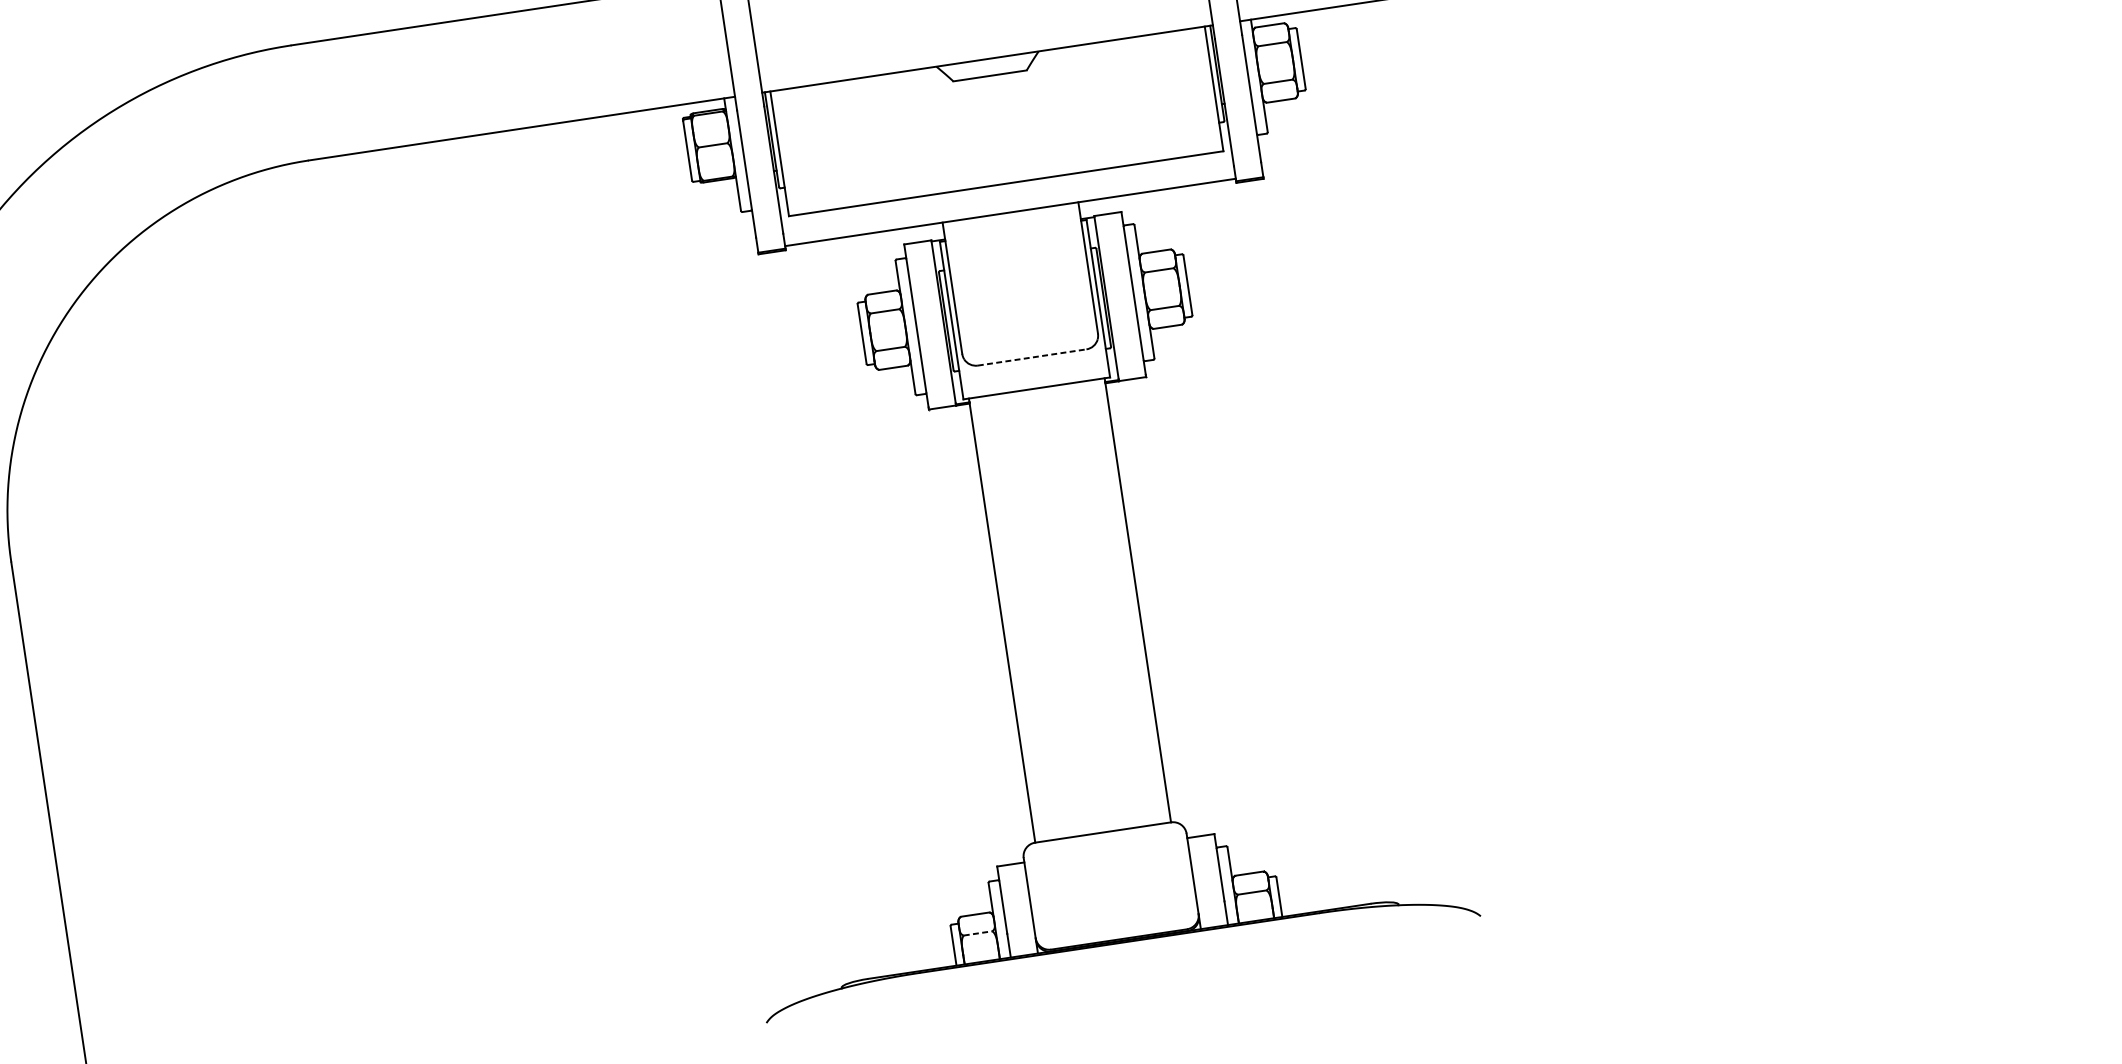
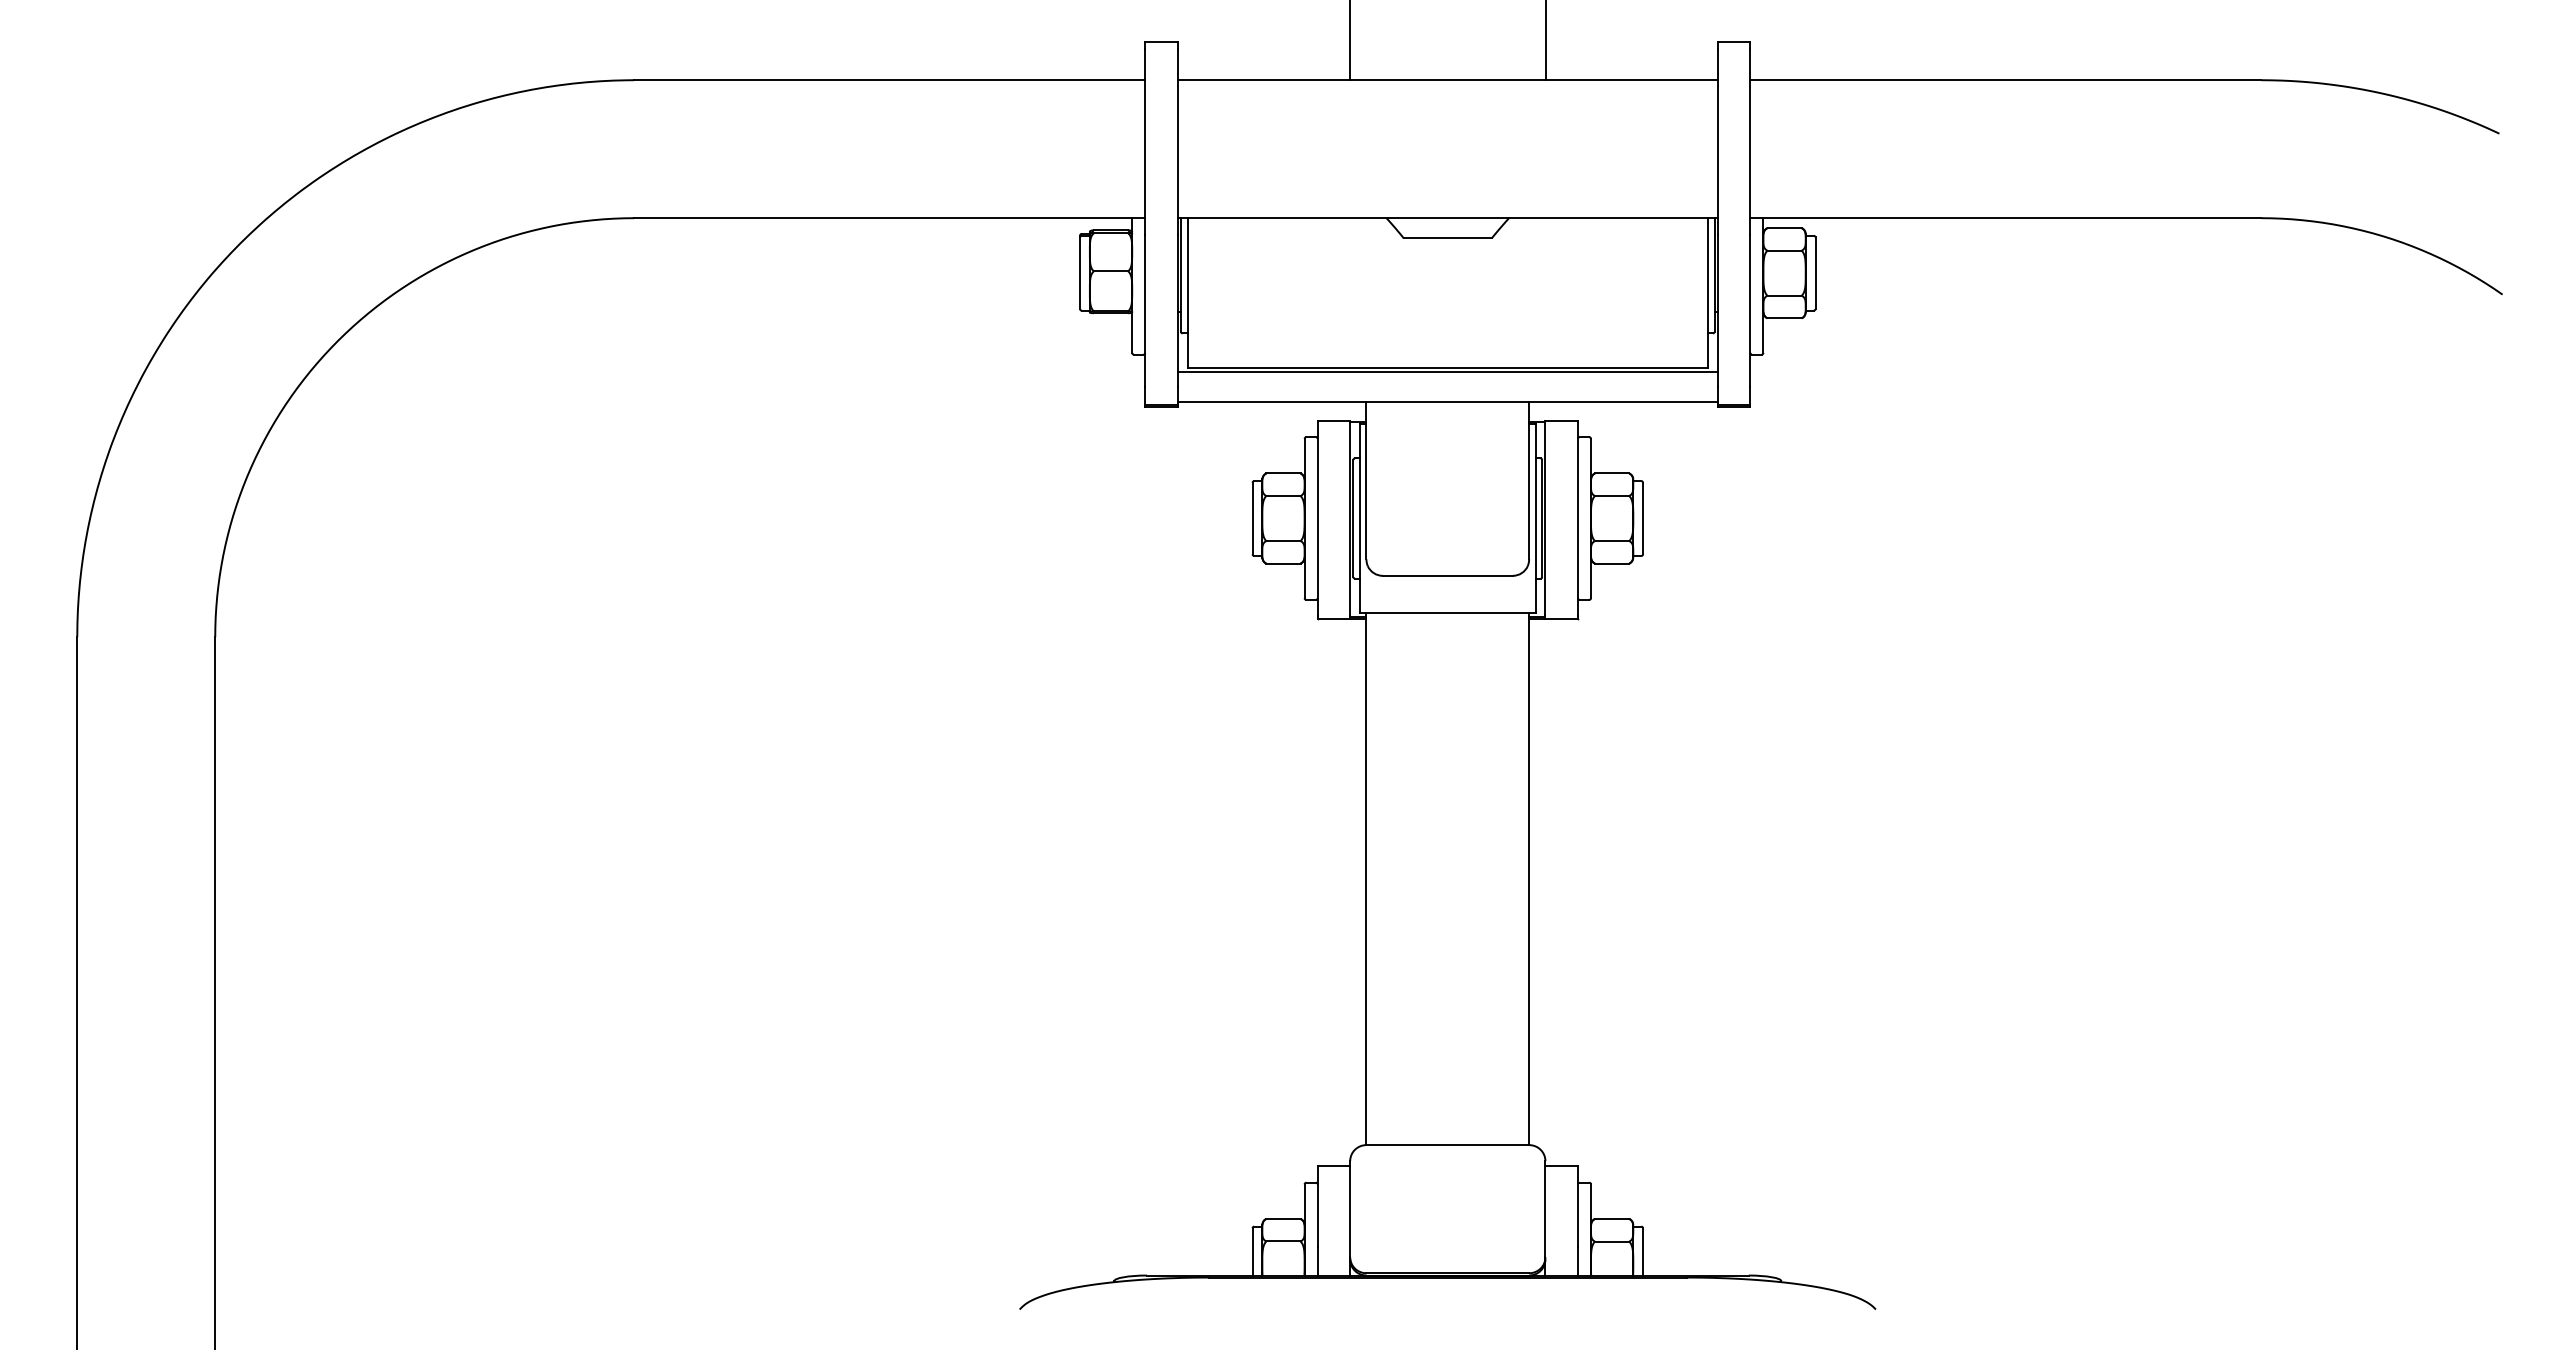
line: (1006, 187) -> (1447, 371), added
line: (1032, 357) -> (1448, 575), dashed -> solid
line: (978, 933) -> (1283, 1241), dashed -> solid

